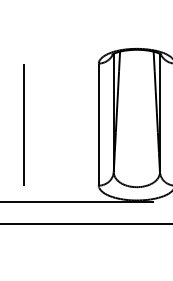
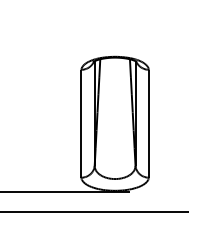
line: (23, 124) -> (14, 123), removed

